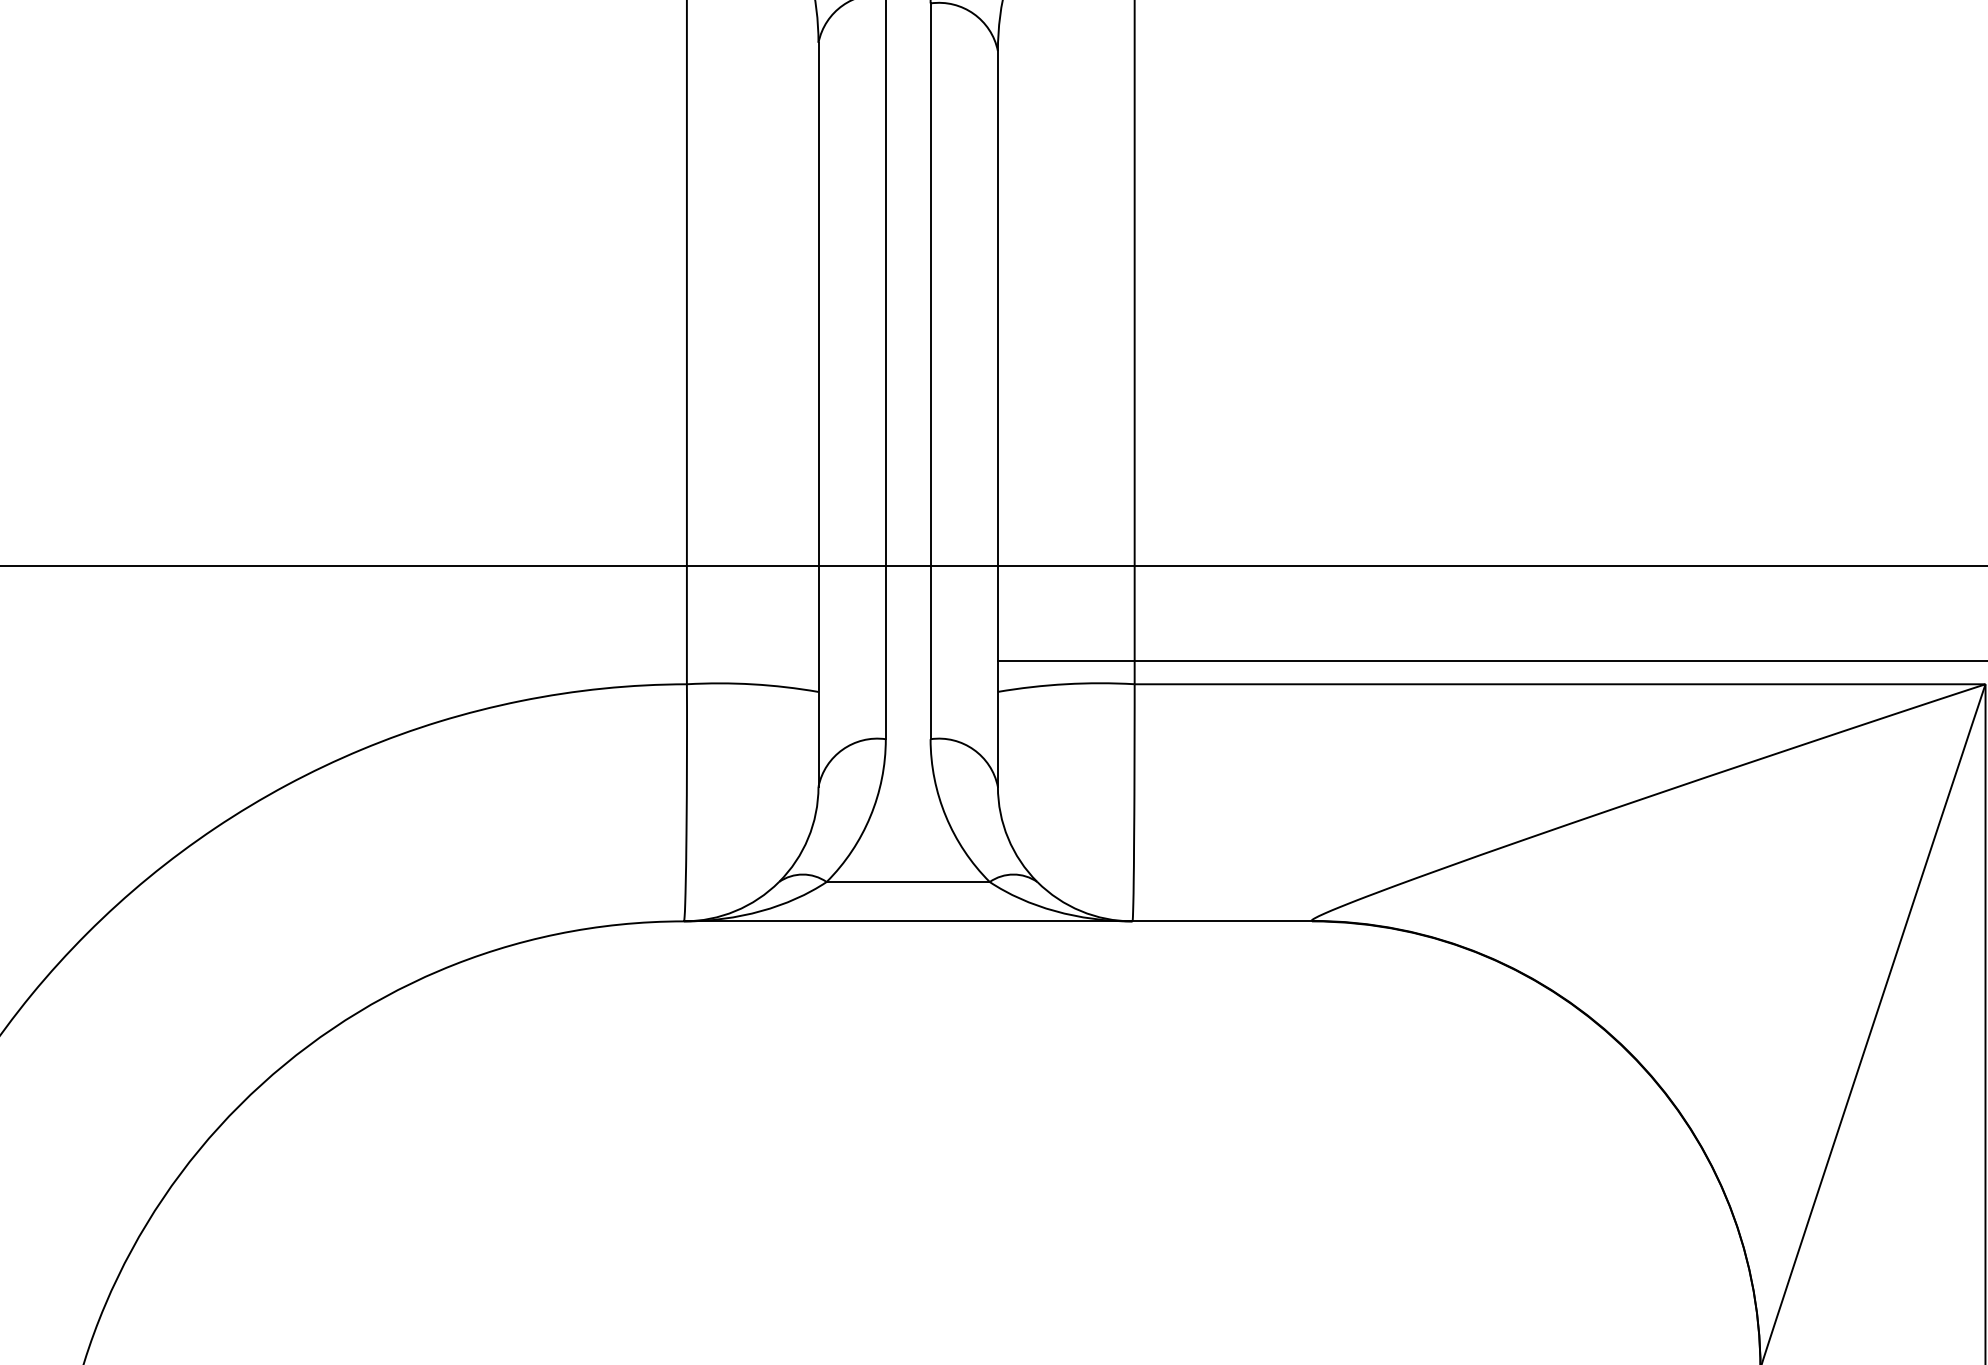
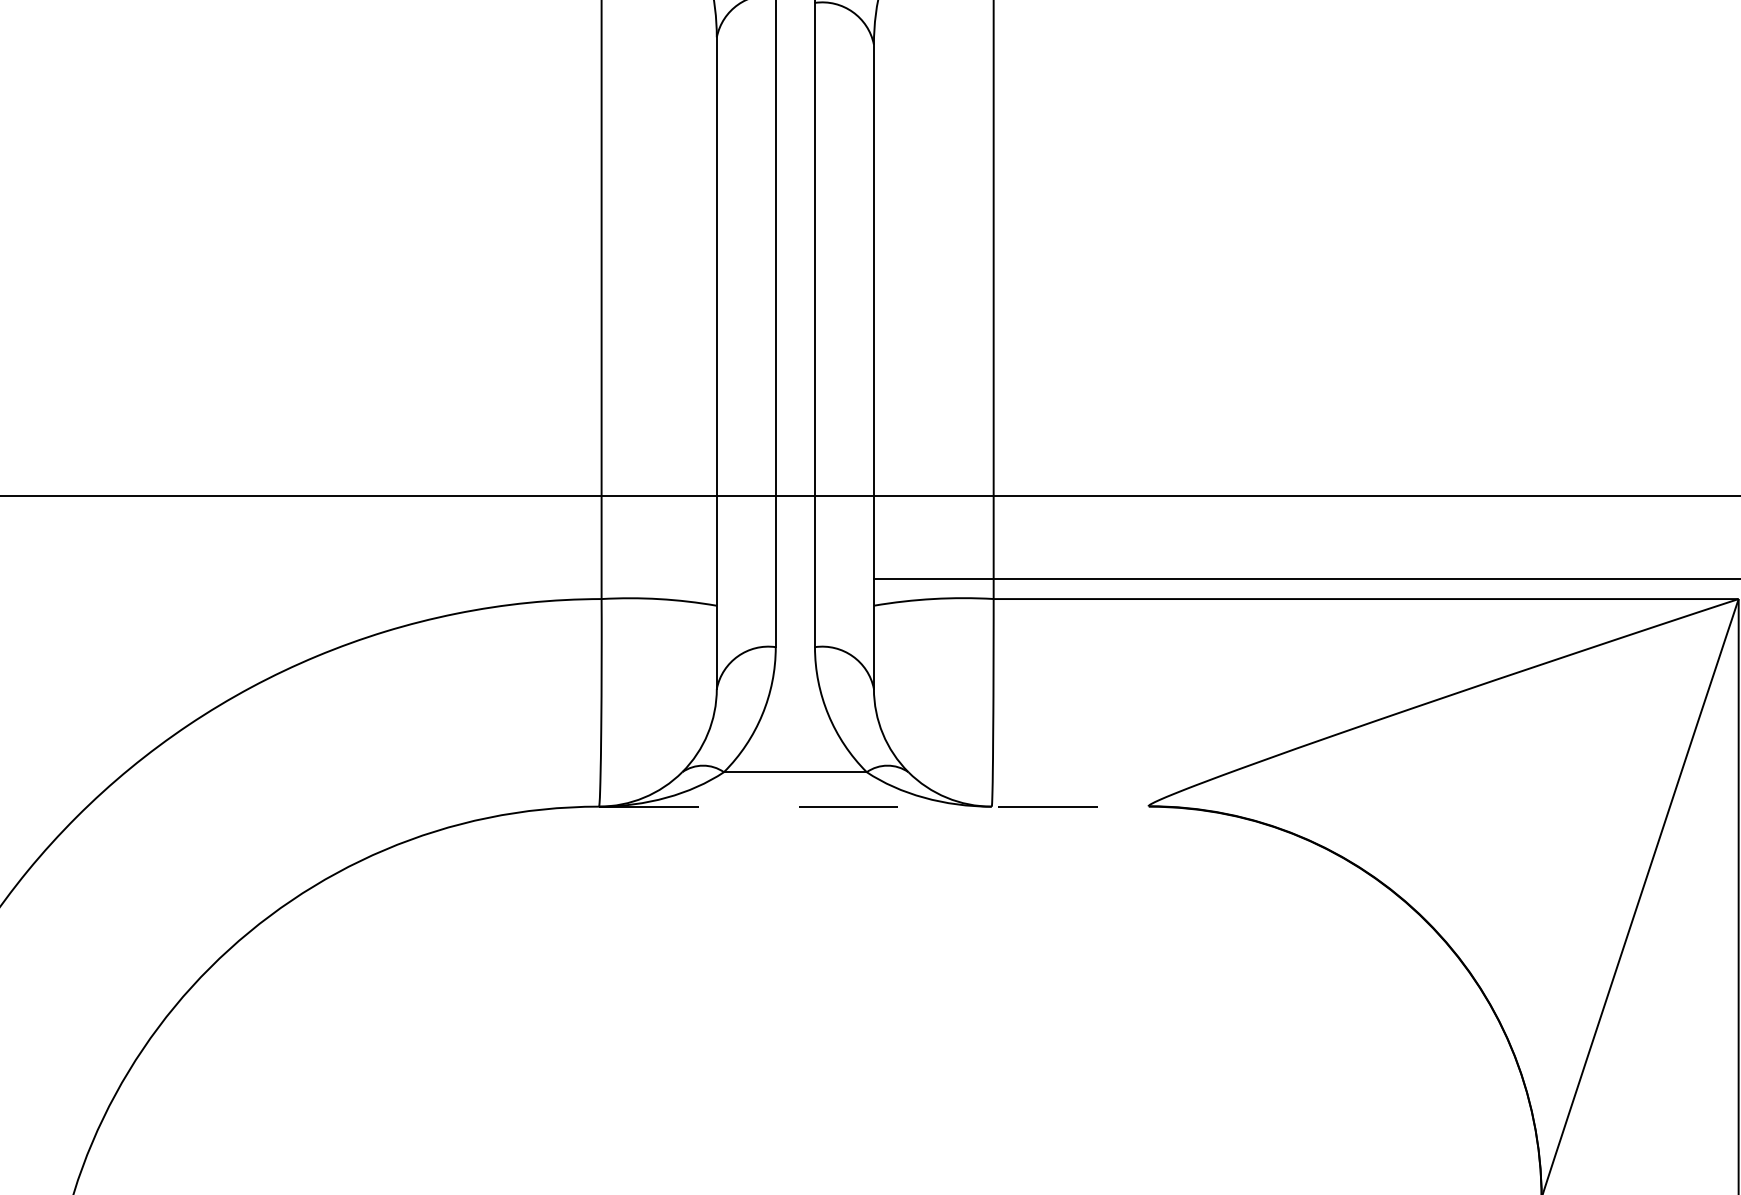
line: (998, 921) -> (874, 806), solid -> dashed

